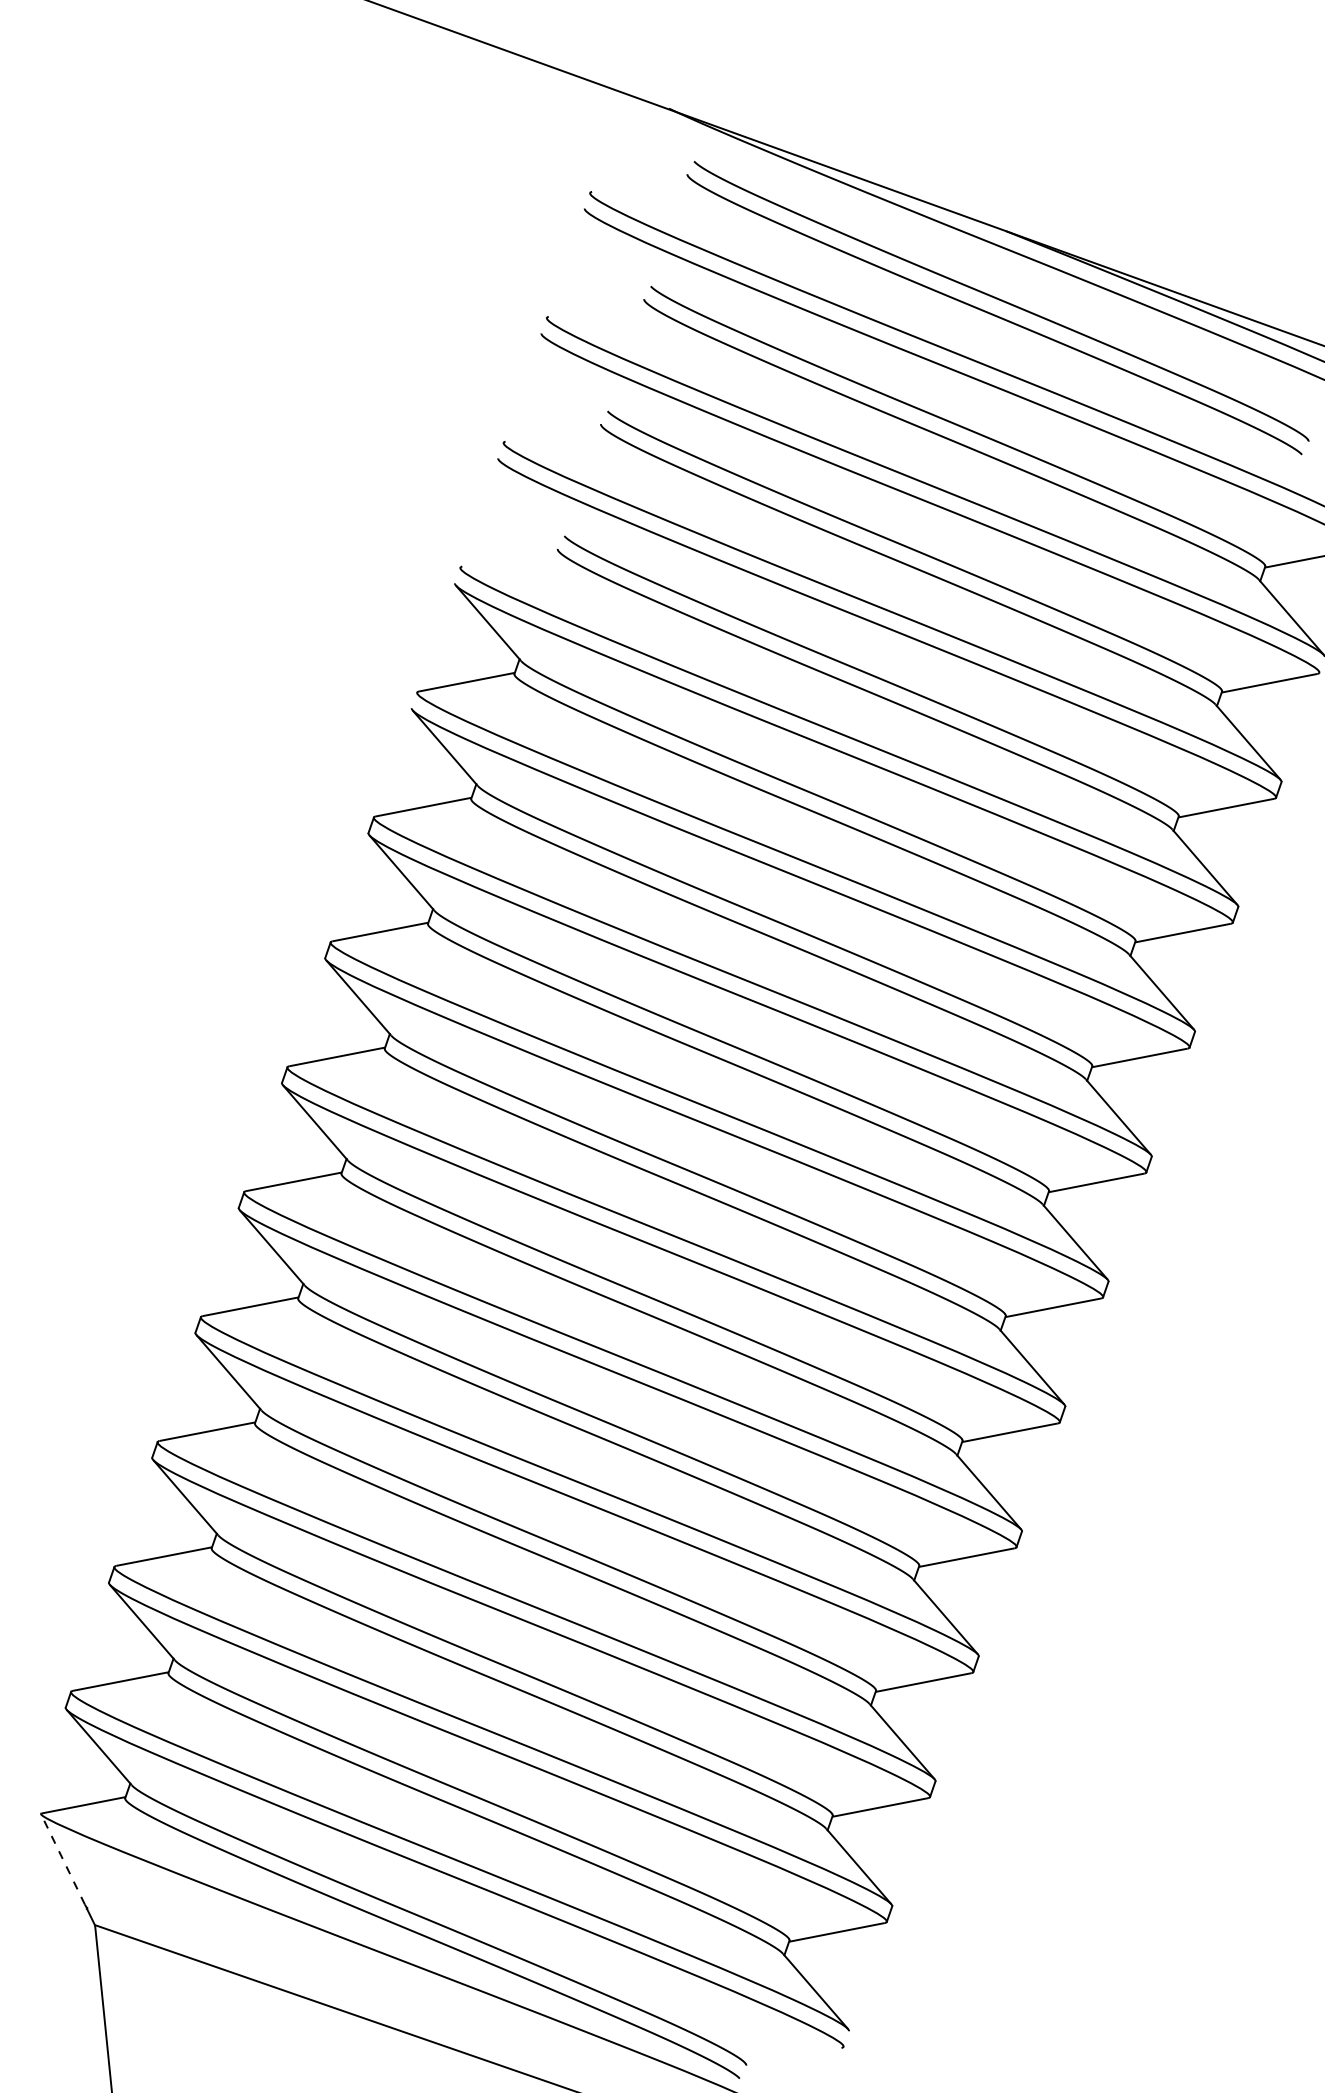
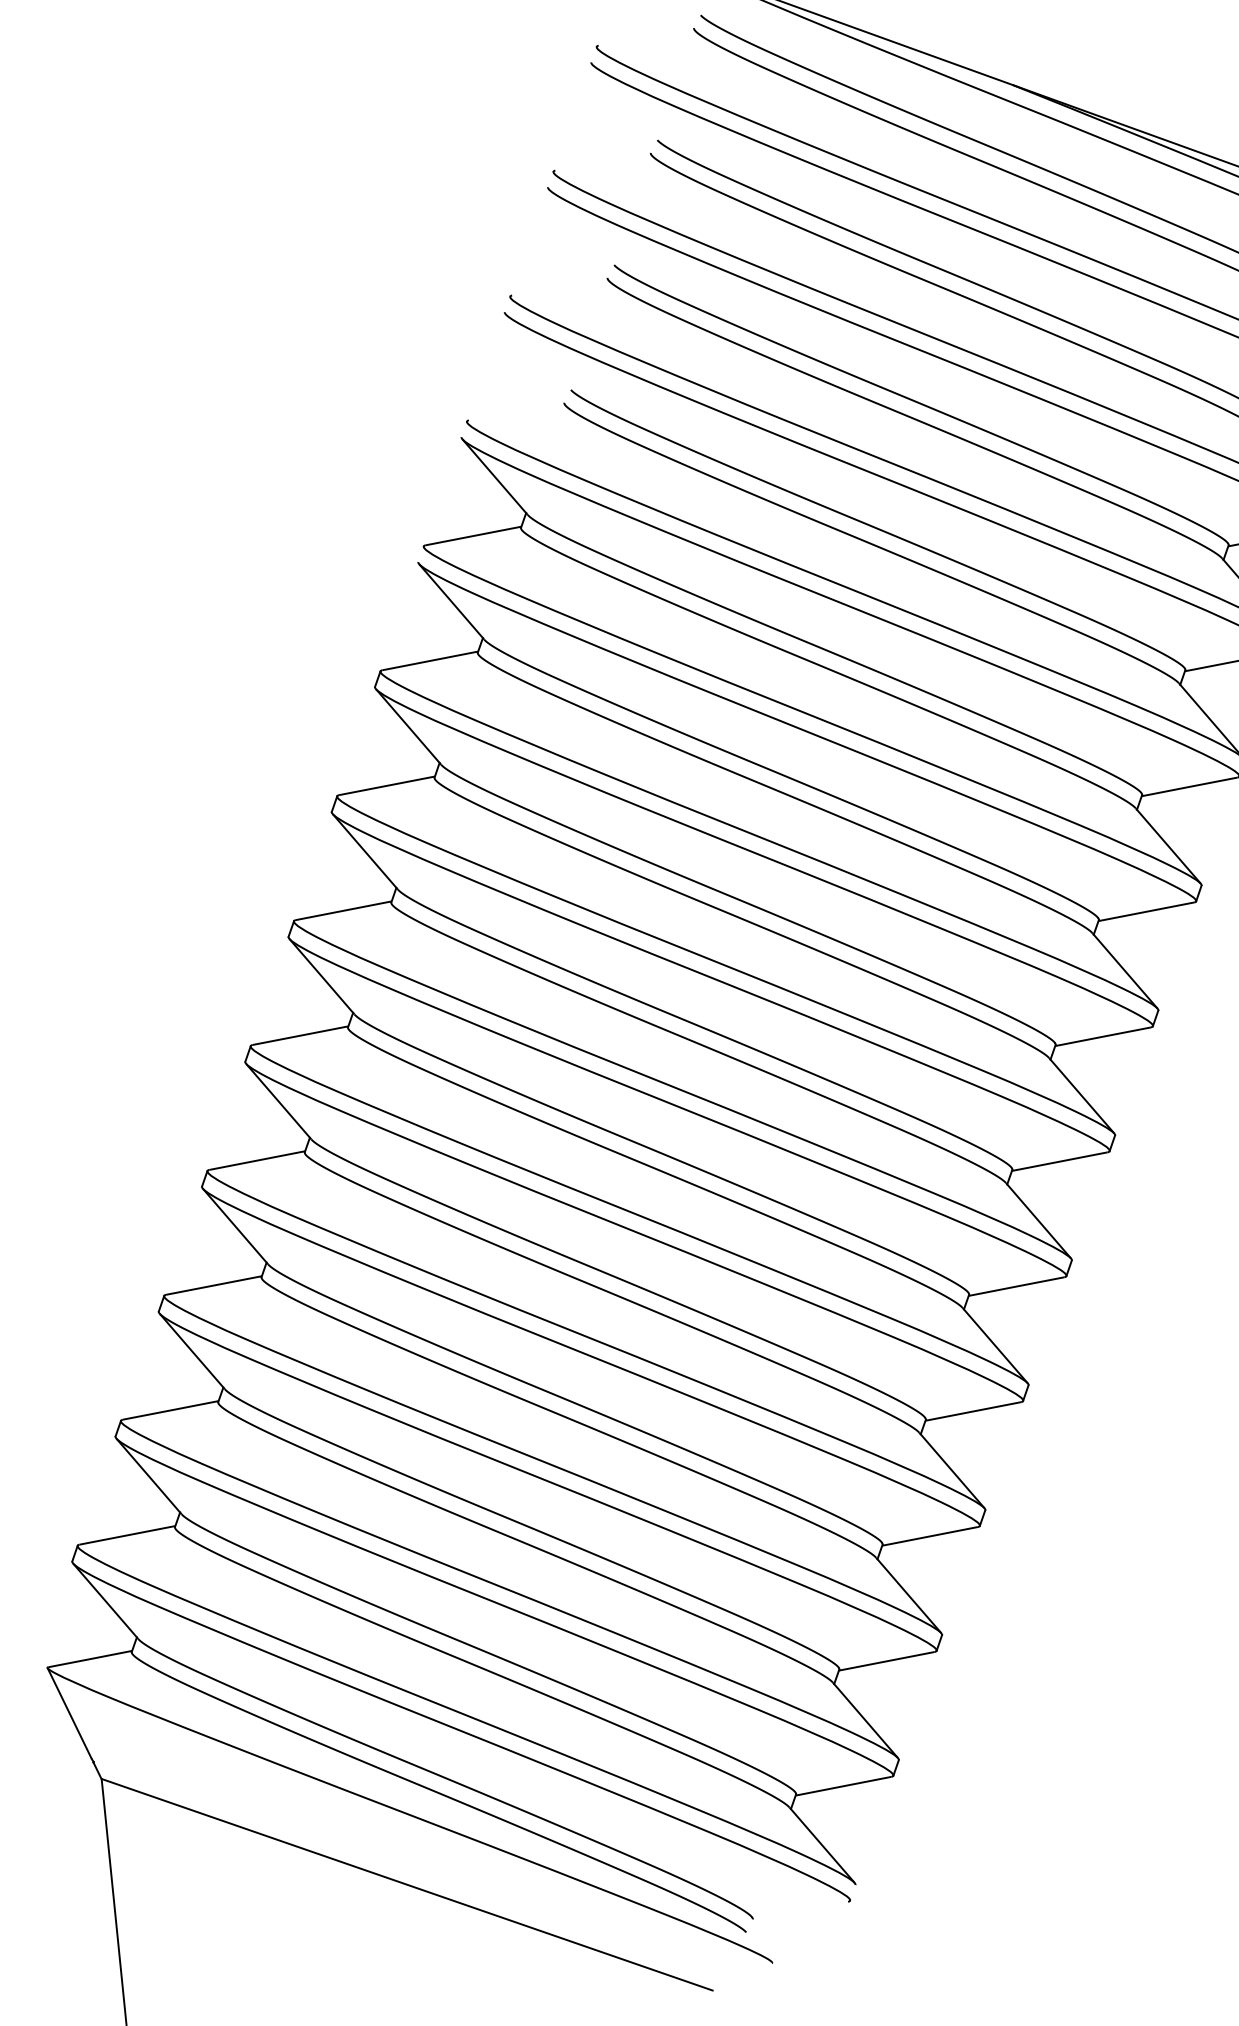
line: (62, 1858) -> (69, 1712), dashed -> solid

